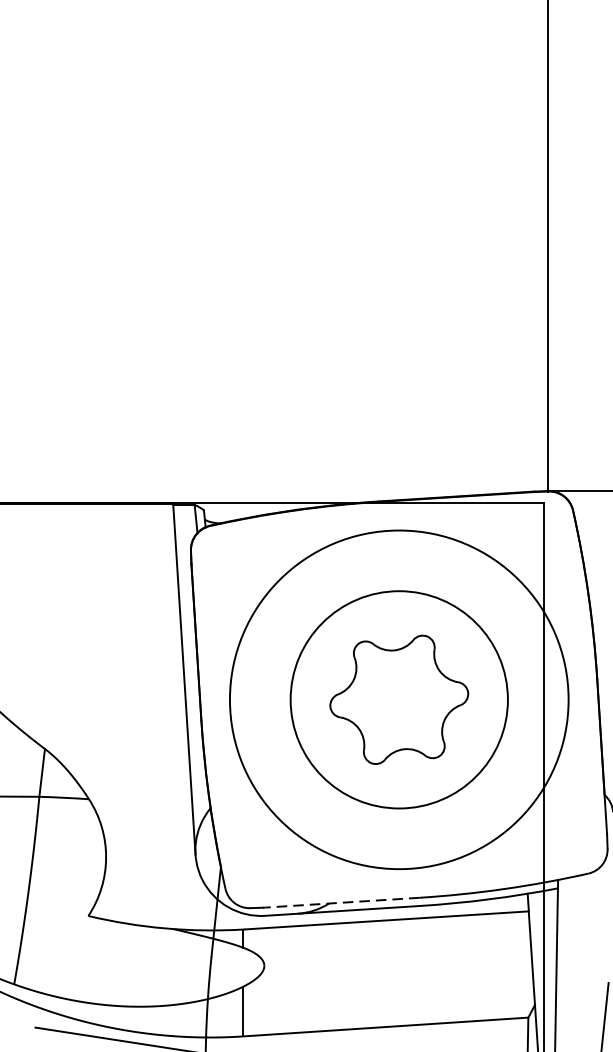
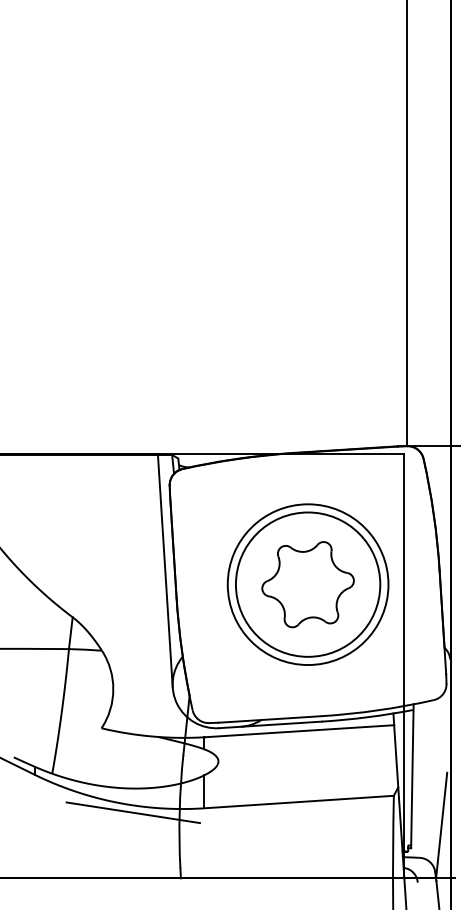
circle: (398, 699) -> (307, 584), size x0.71
line: (341, 902) -> (269, 719), dashed -> solid

